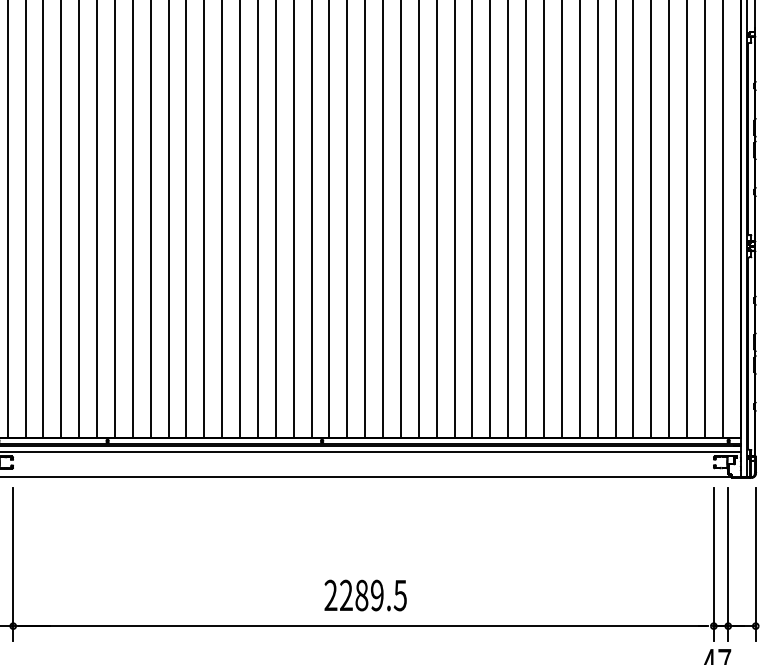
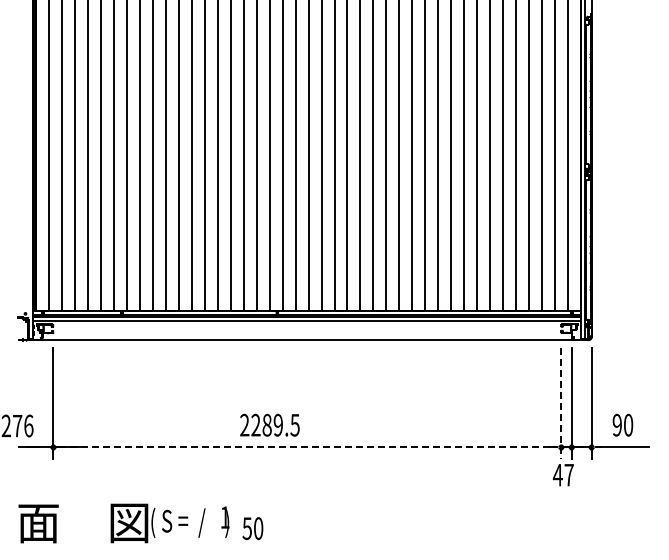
line: (714, 565) -> (561, 403), solid -> dashed
text: (365, 594) -> (269, 424), moved
line: (363, 626) -> (307, 447), solid -> dashed

